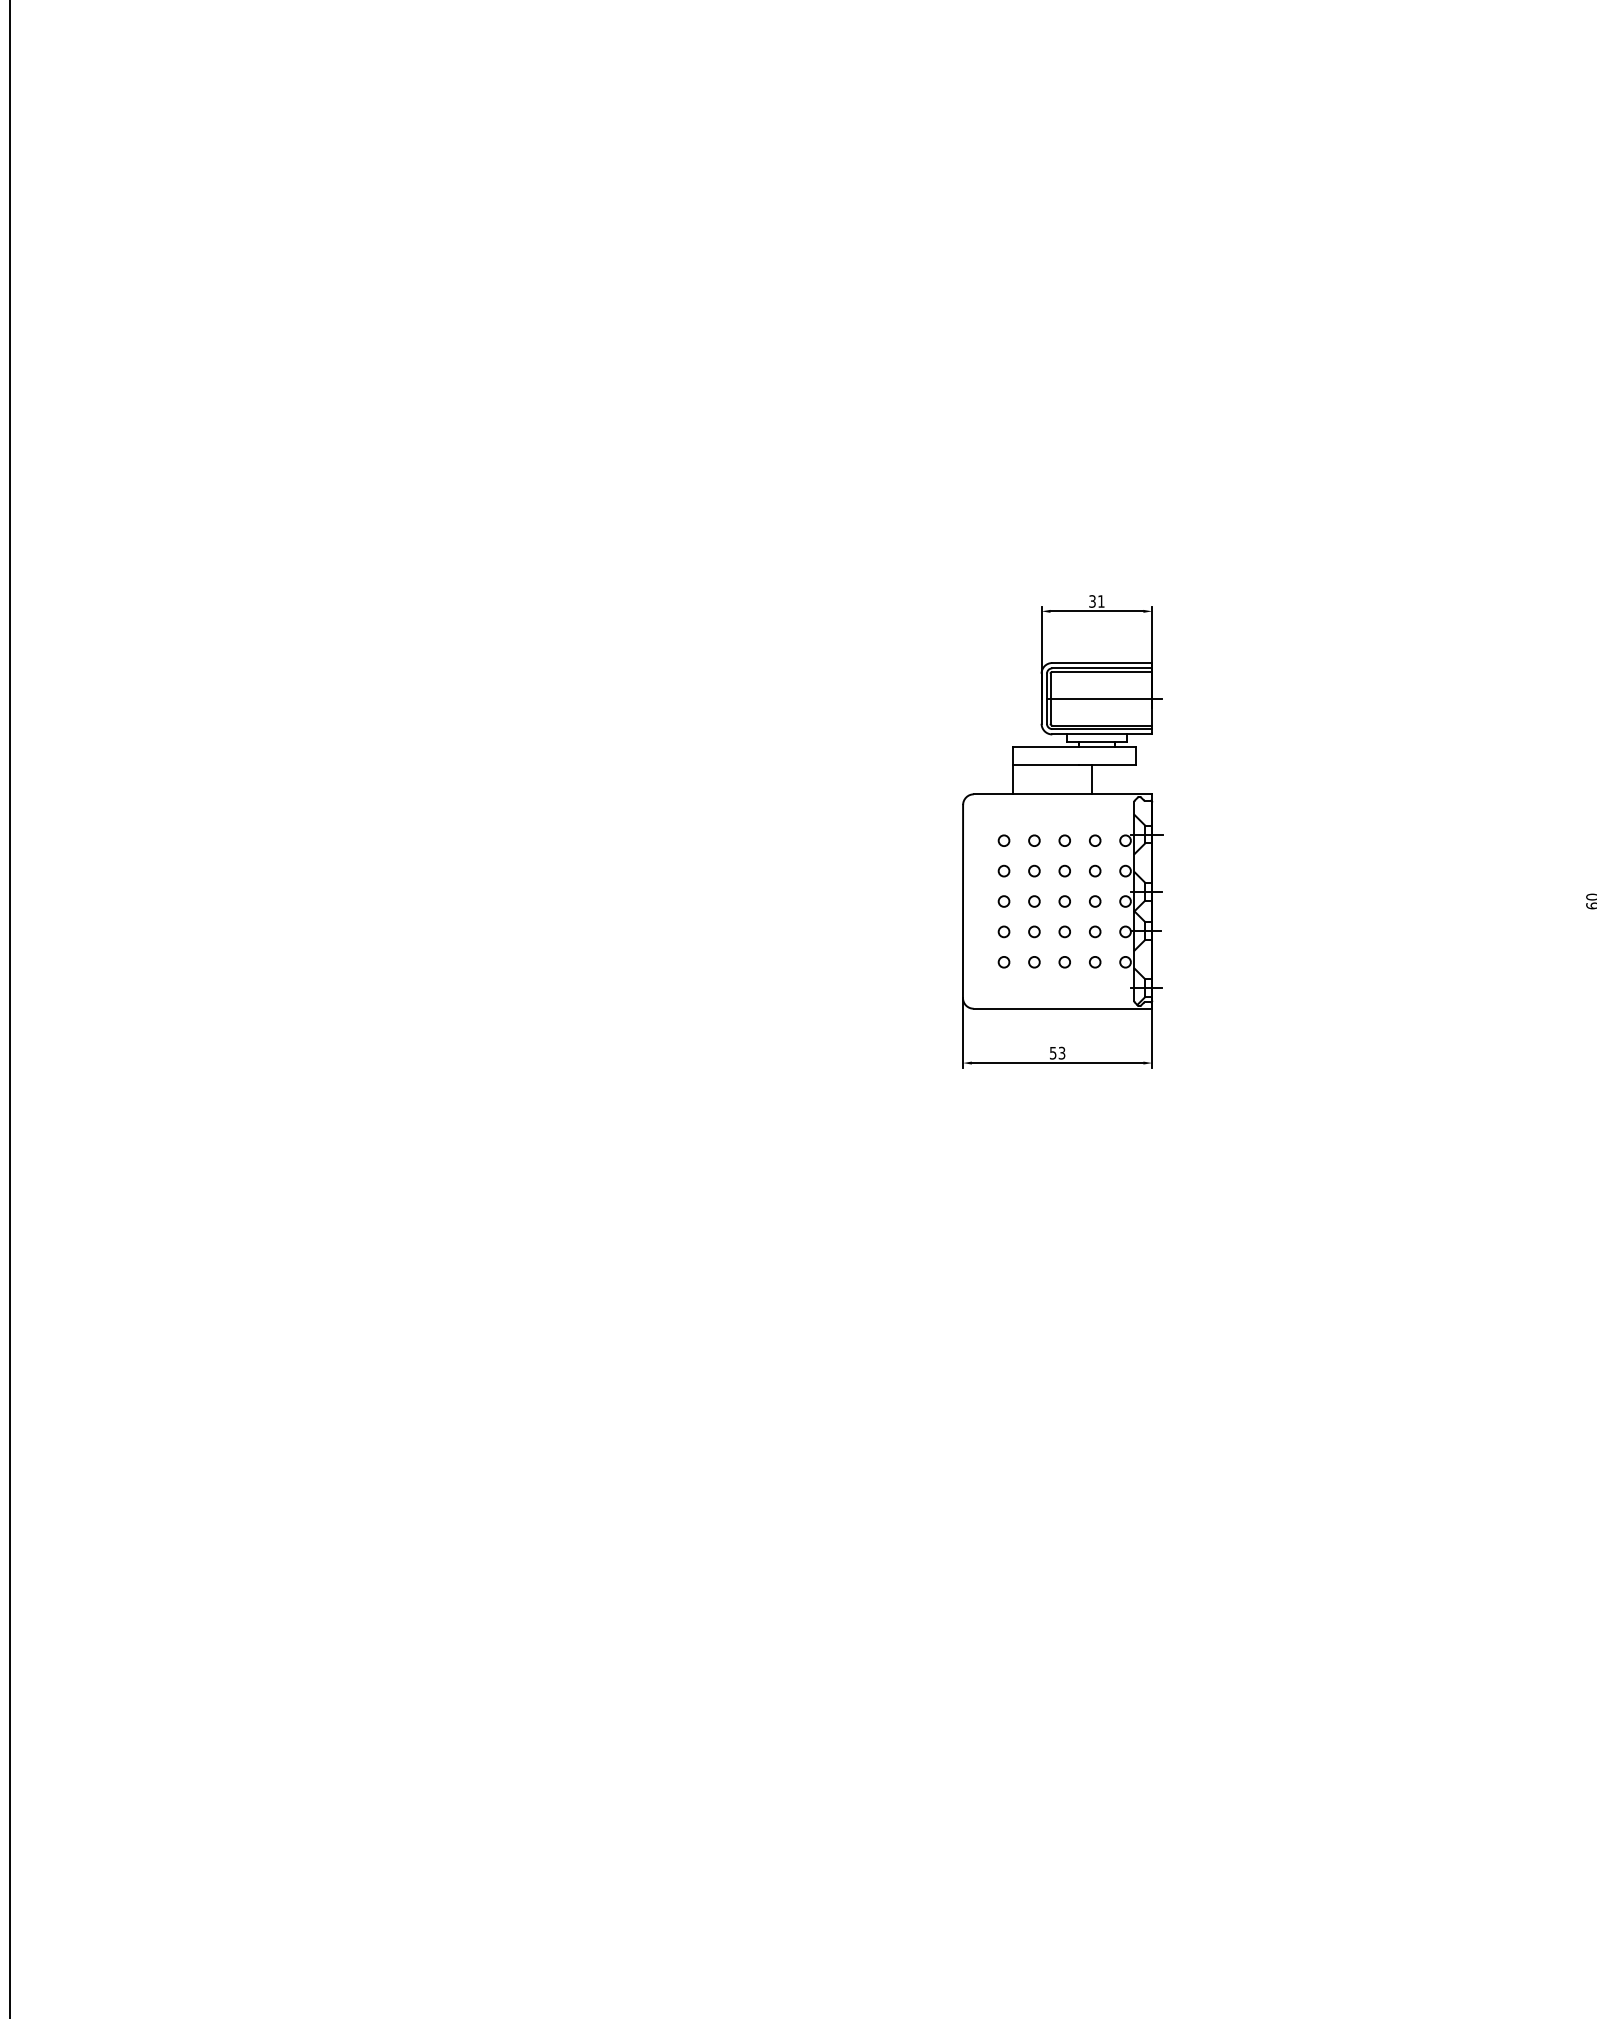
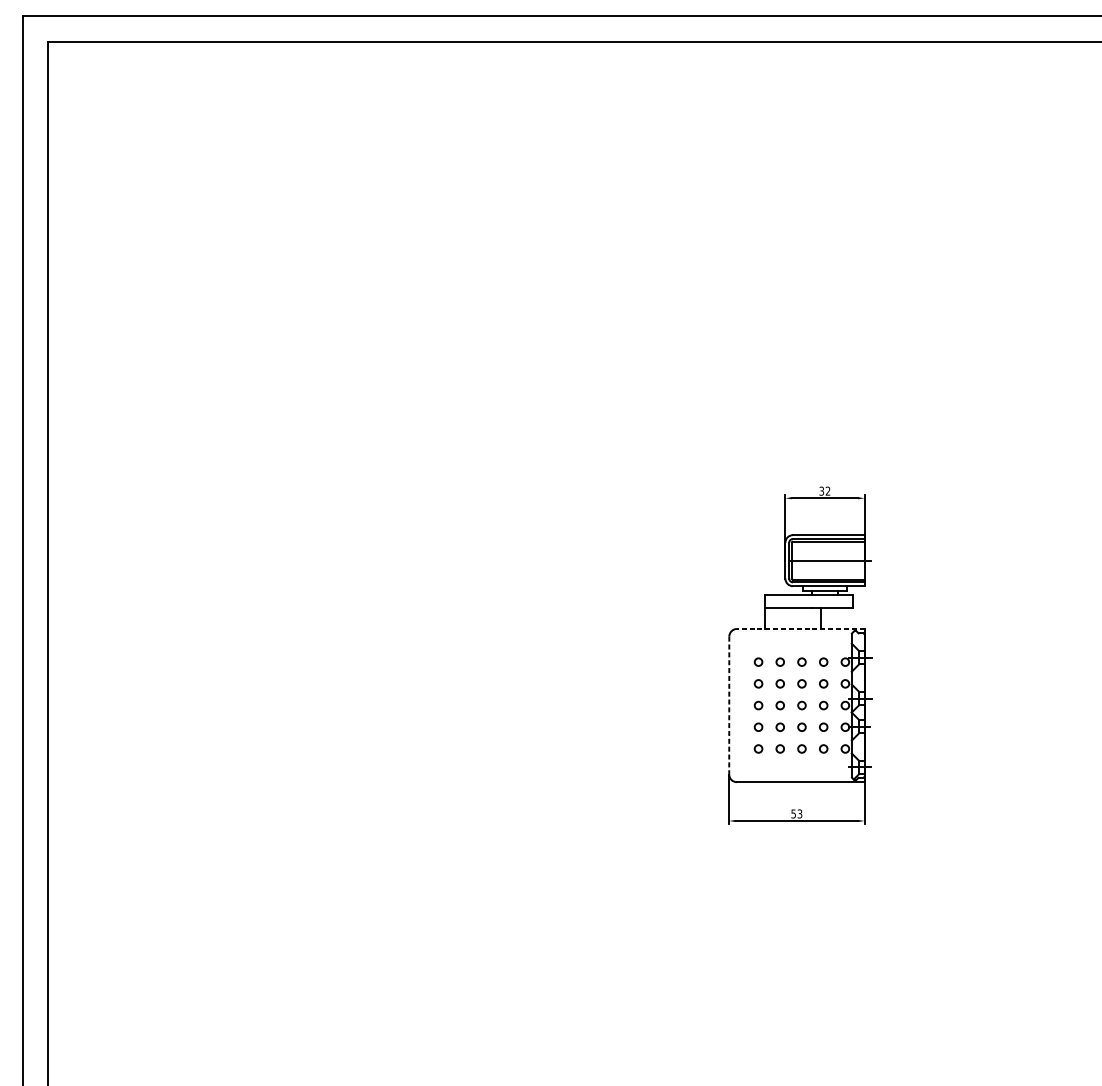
text: (1101, 601) -> (828, 491), 31 -> 32
line: (1062, 794) -> (800, 629), solid -> dashed
line: (963, 902) -> (729, 706), solid -> dashed

